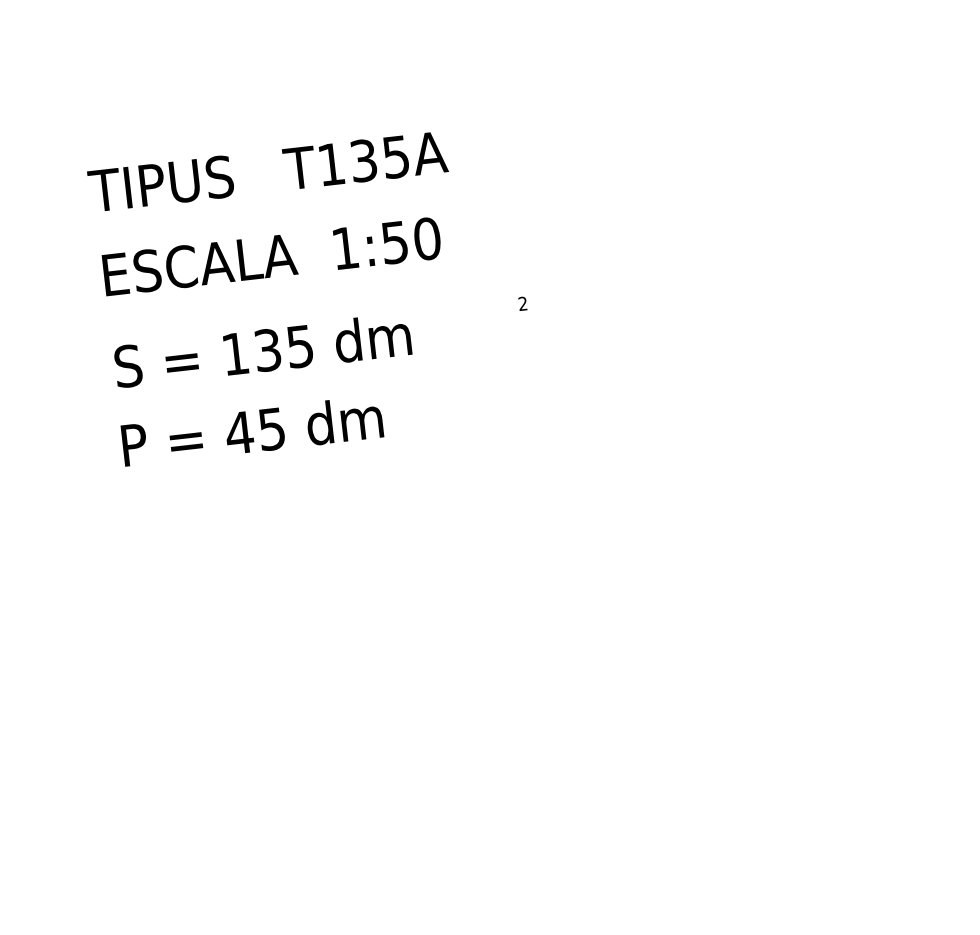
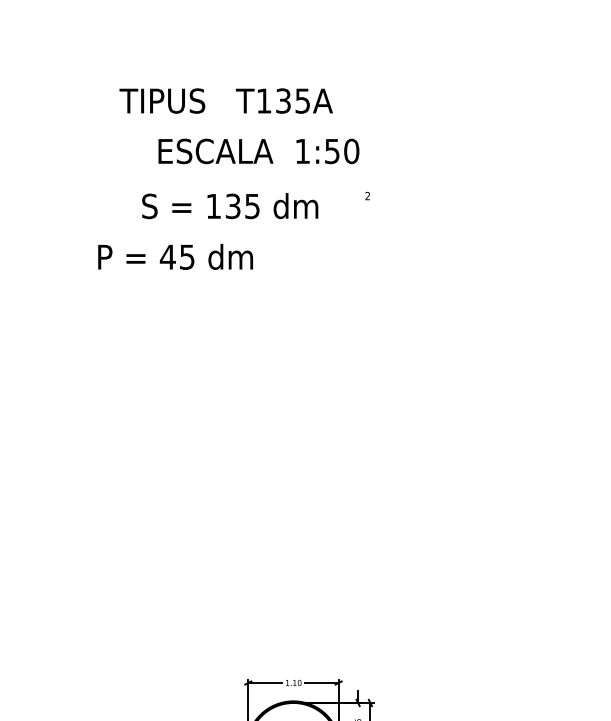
text: (271, 256) -> (258, 151), moved
text: (263, 350) -> (230, 206), moved
text: (252, 430) -> (175, 256), moved

